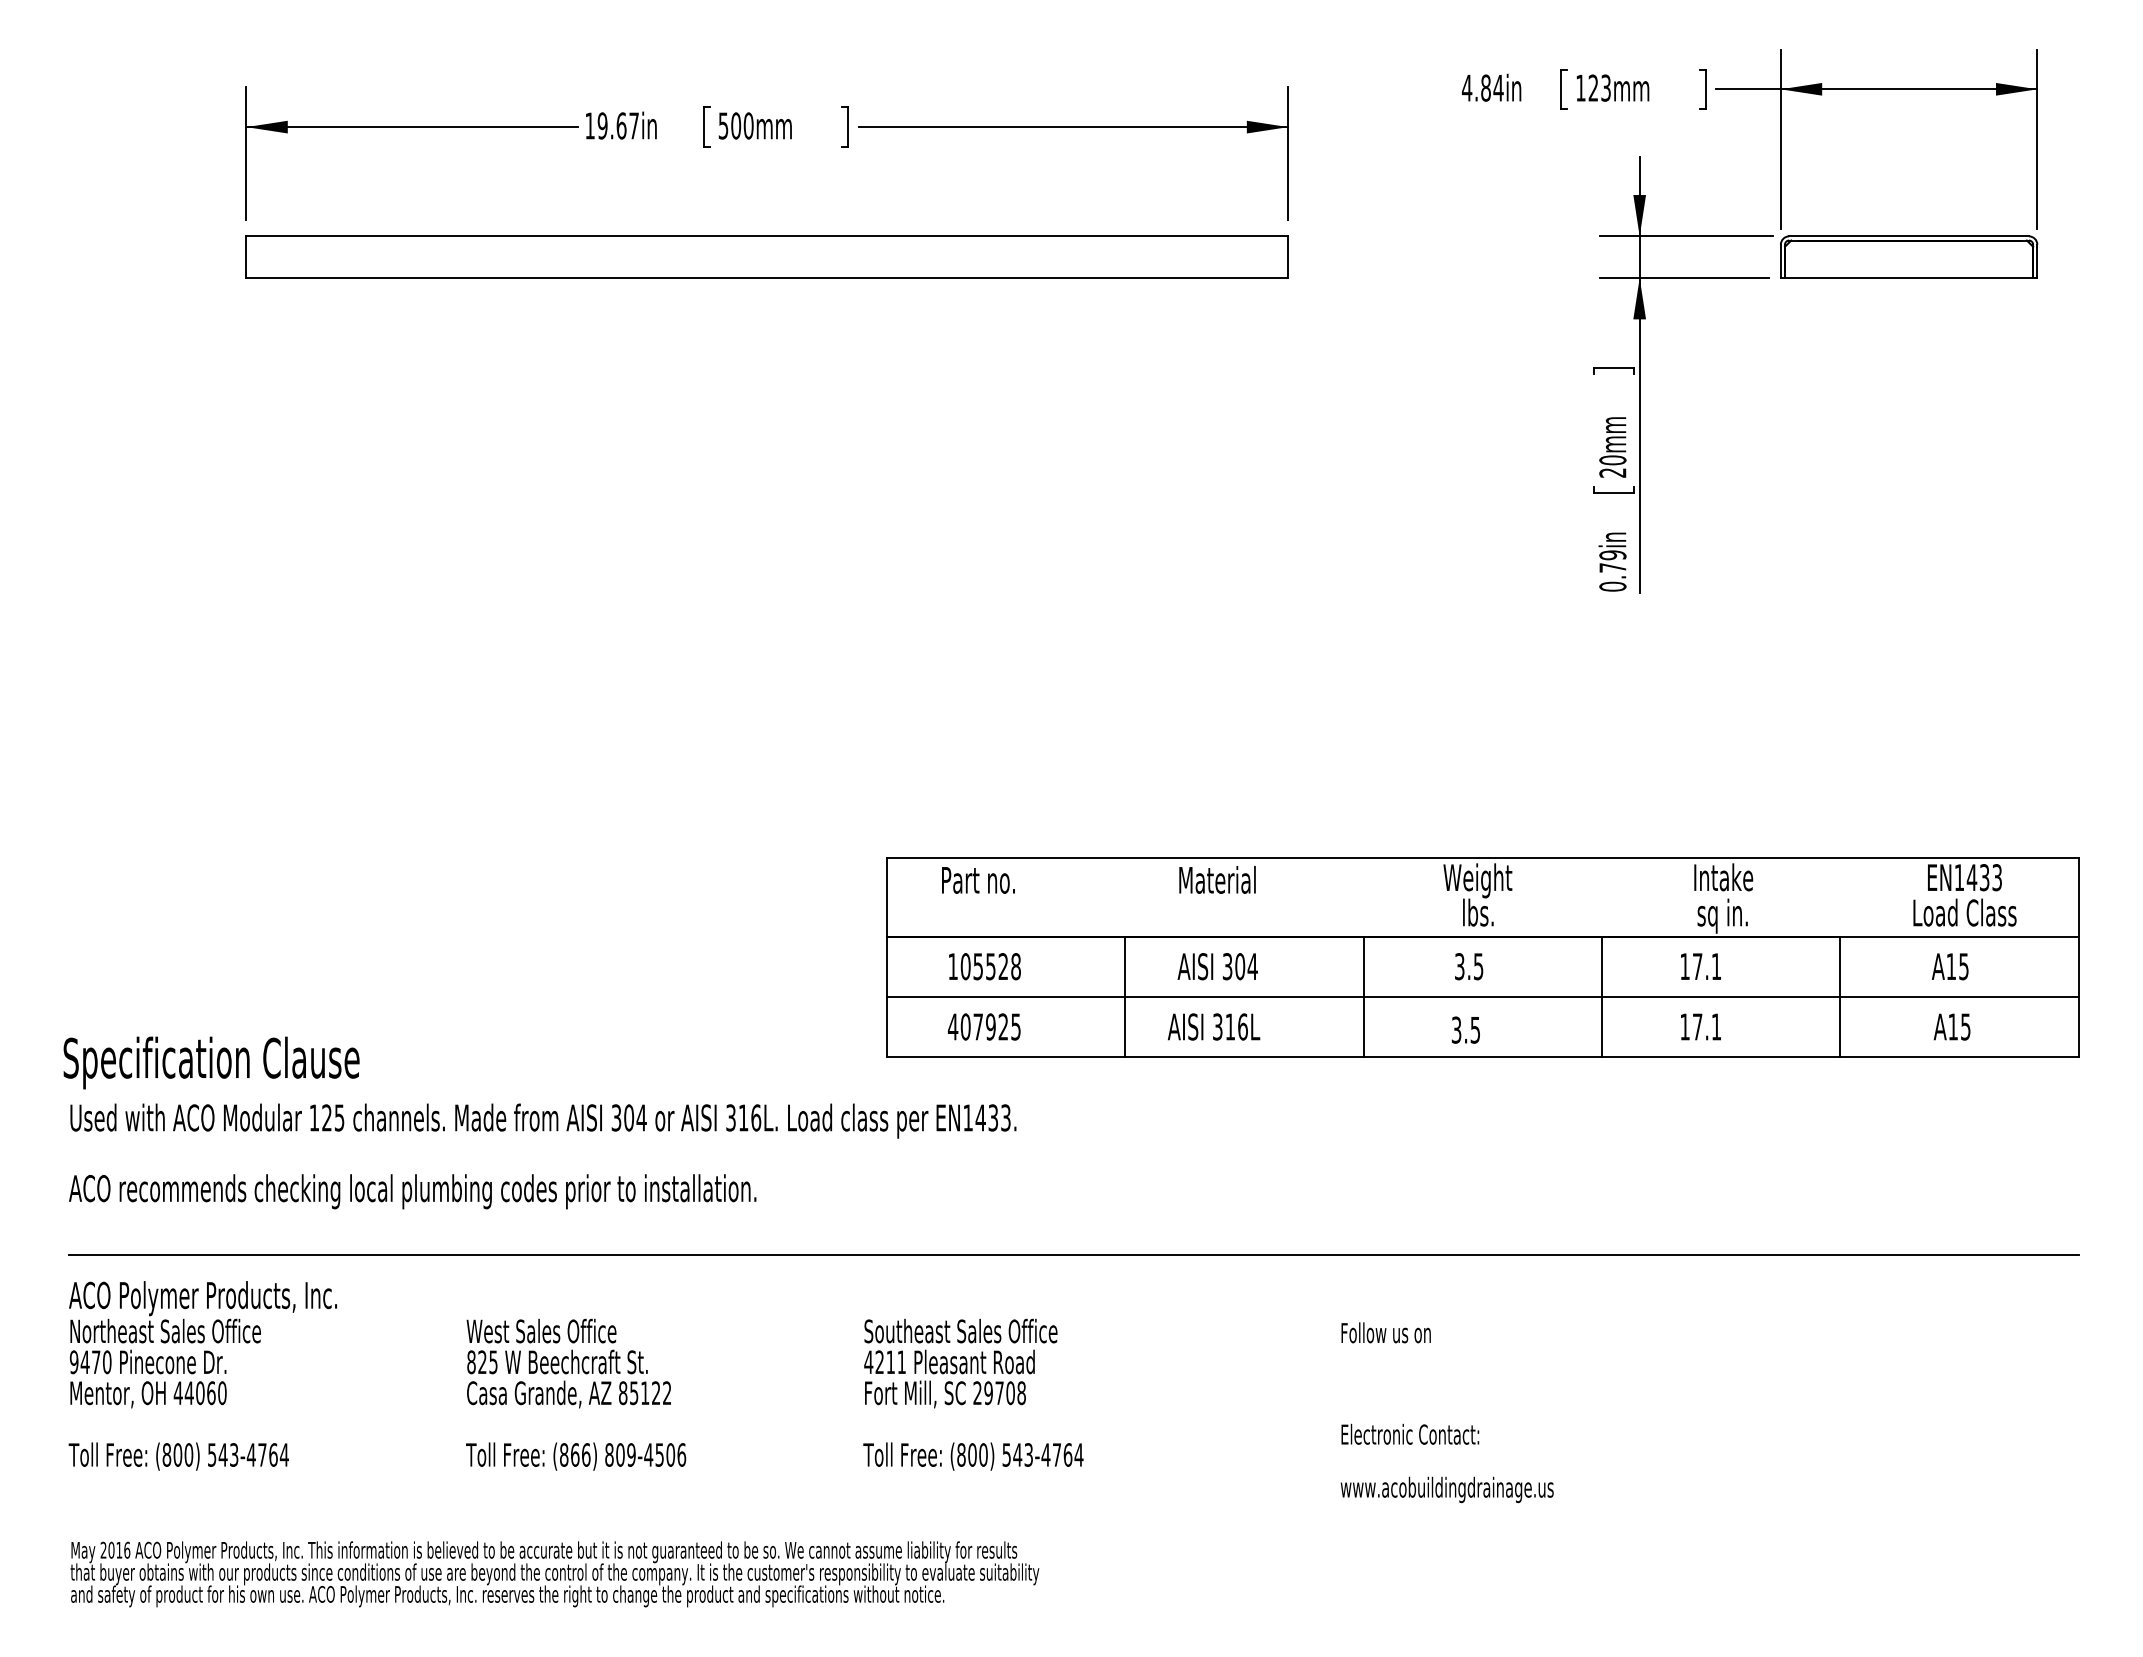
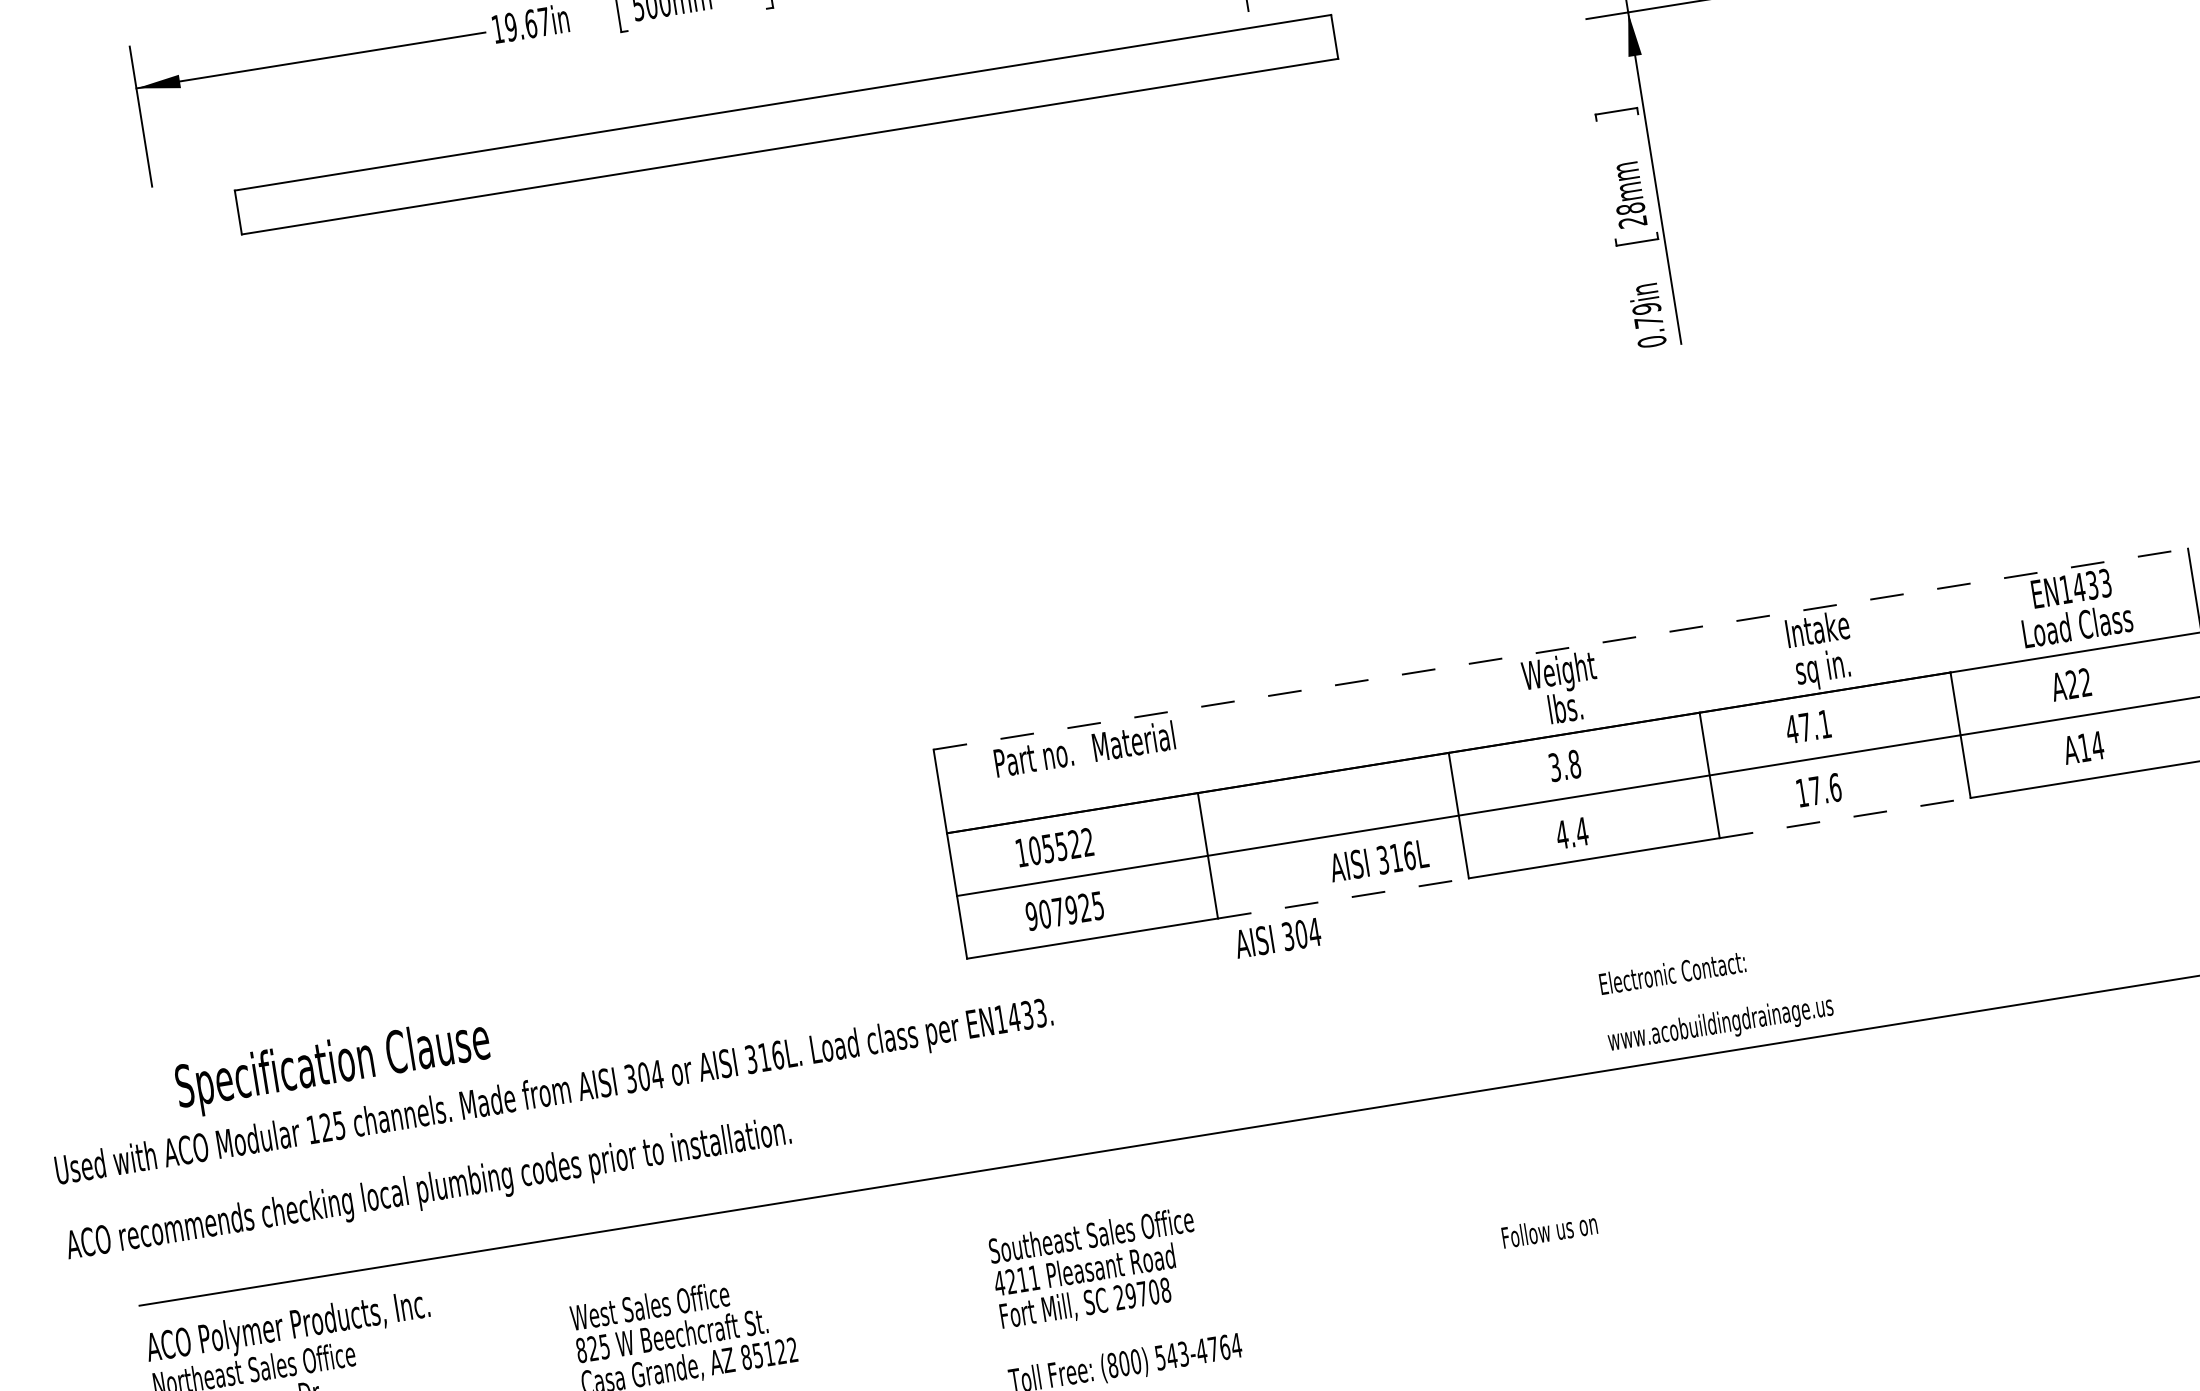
part: (766, 256) -> (785, 124), moved
text: (1612, 460) -> (1630, 209), 20mm -> 28mm
line: (1482, 857) -> (1560, 648), solid -> dashed
text: (1217, 879) -> (1133, 740), moved
text: (1015, 966) -> (1087, 842), 105528 -> 105522
text: (1217, 966) -> (1277, 938), moved
text: (1478, 966) -> (1574, 764), 3.5 -> 3.8
text: (1684, 966) -> (1791, 729), 17.1 -> 47.1
text: (1957, 966) -> (2078, 683), A15 -> A22
text: (952, 1026) -> (1031, 915), 407925 -> 907925
text: (1213, 1026) -> (1378, 860), moved
text: (1716, 1026) -> (1835, 787), 17.1 -> 17.6
text: (1965, 1026) -> (2097, 745), A15 -> A14
text: (1465, 1029) -> (1571, 832), 3.5 -> 4.4
line: (1244, 1056) -> (1343, 898), solid -> dashed
line: (1721, 1056) -> (1845, 817), solid -> dashed
text: (211, 1062) -> (333, 1066), moved
text: (542, 1156) -> (559, 1131), moved
text: (1385, 1332) -> (1548, 1230), moved
text: (1446, 1463) -> (1715, 997), moved

